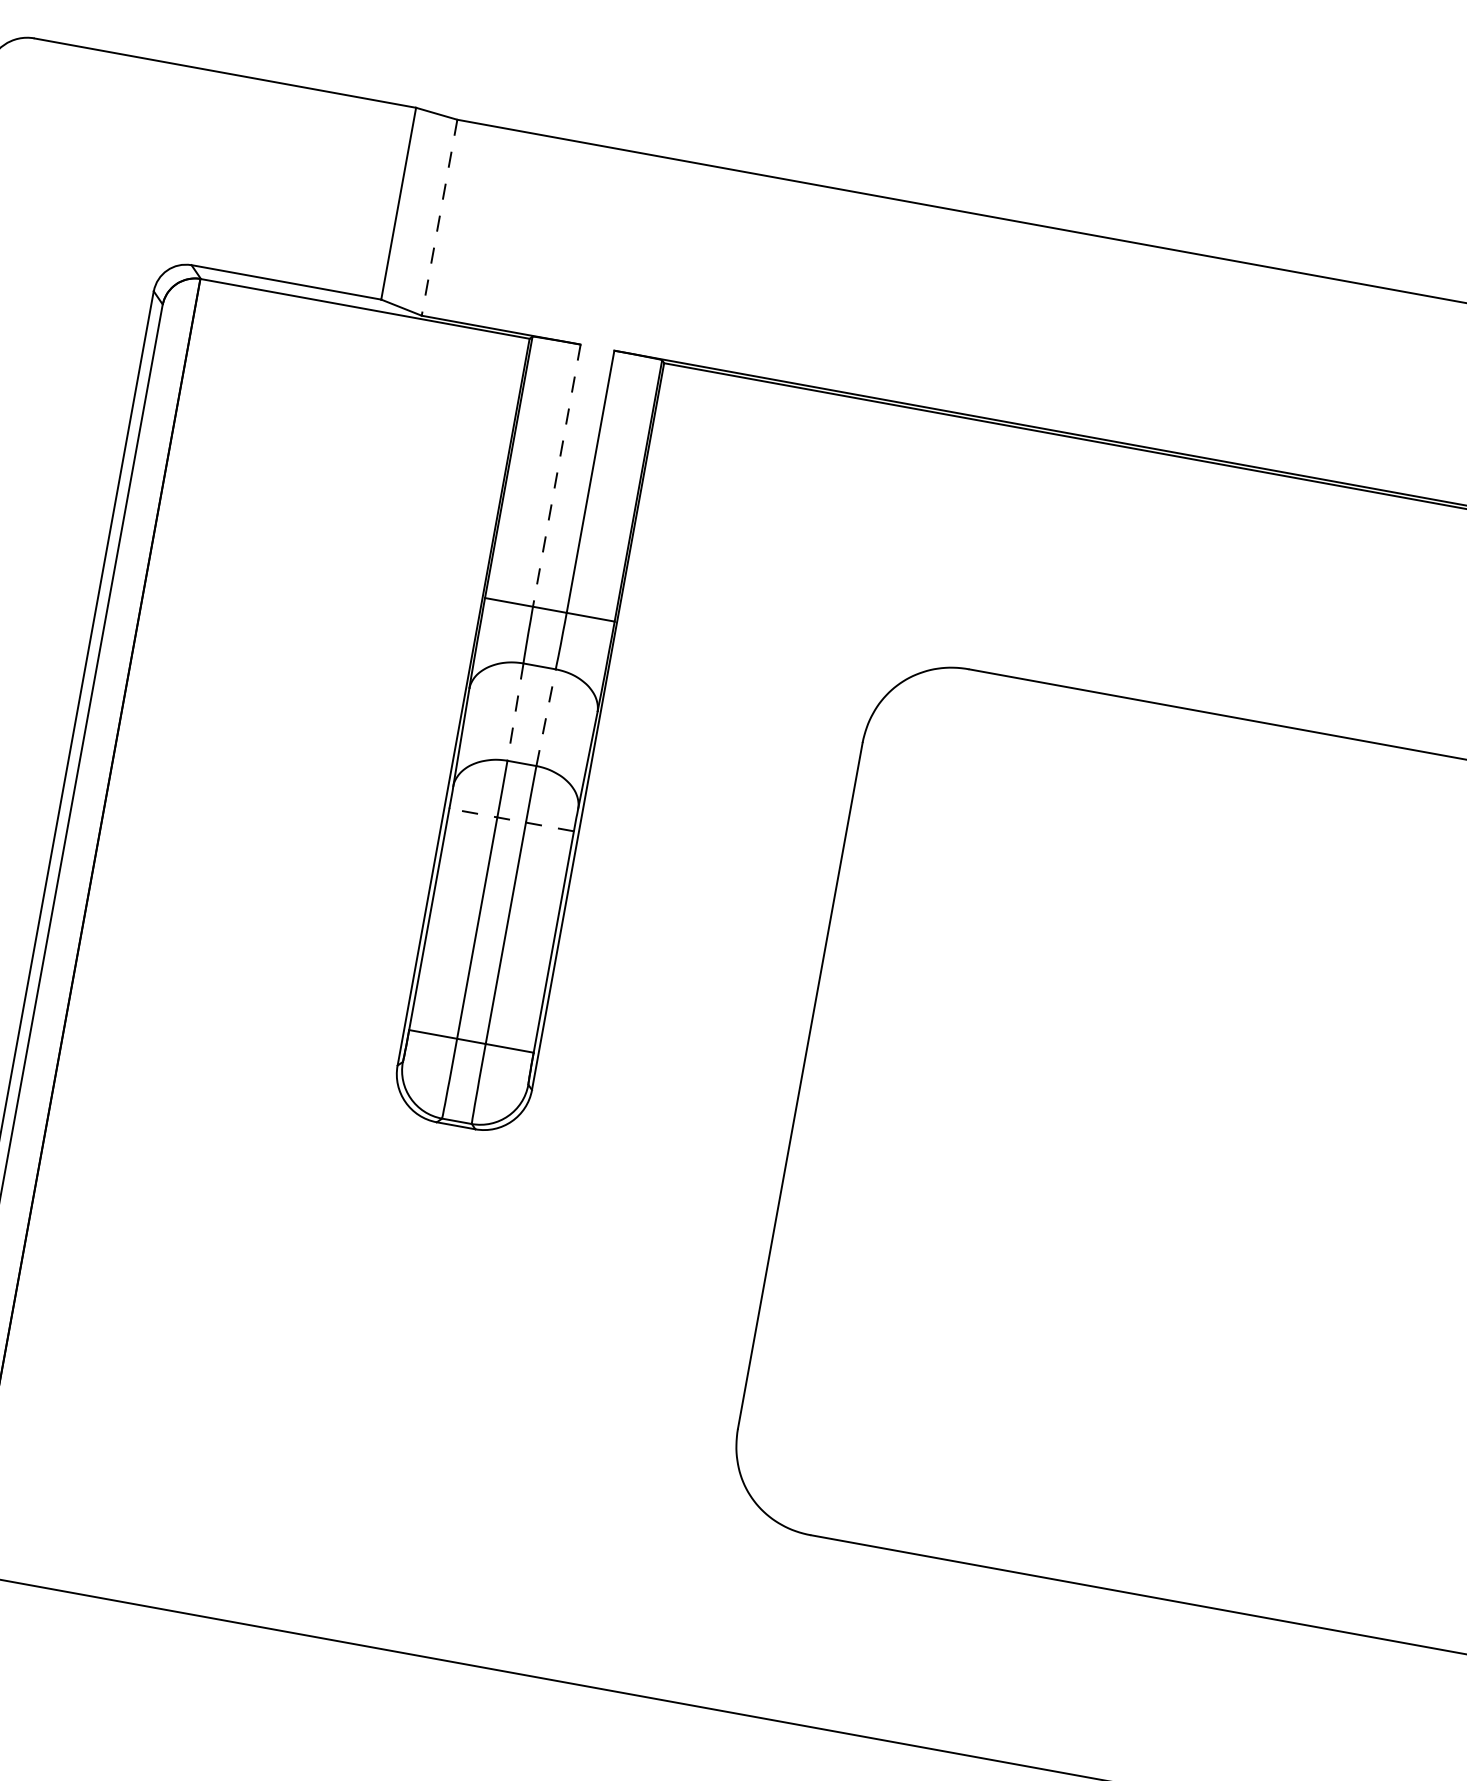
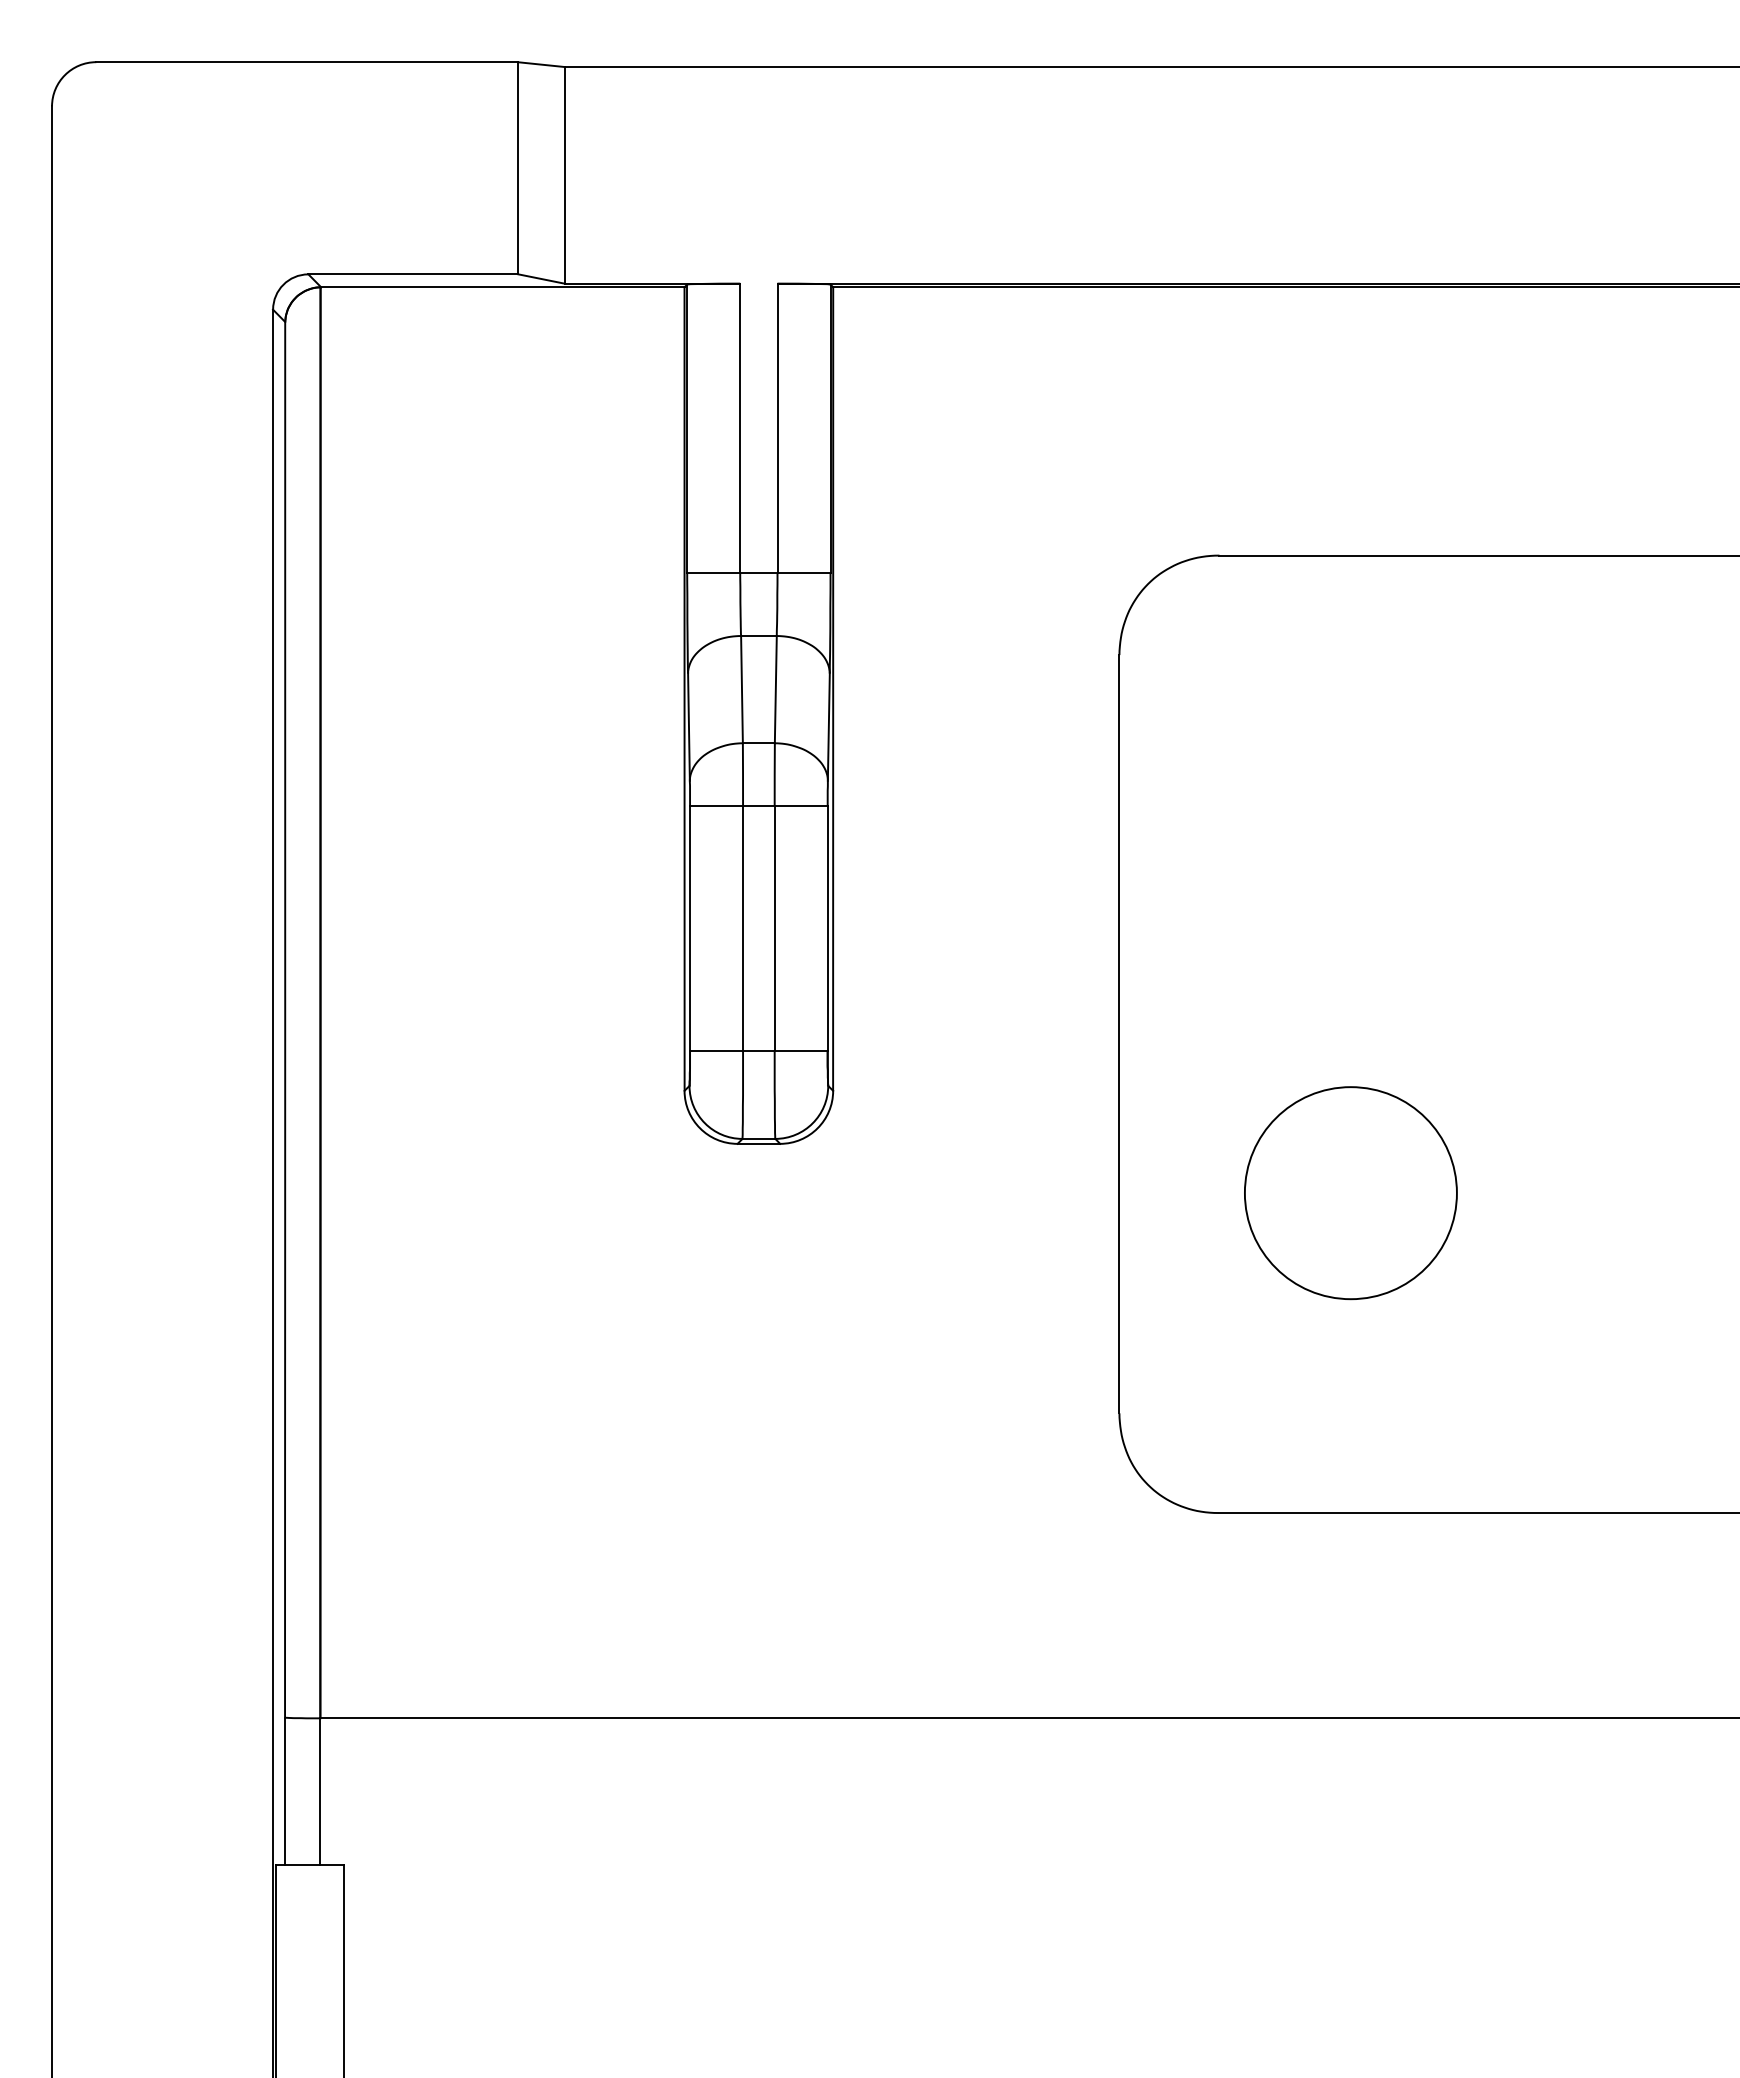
line: (439, 217) -> (564, 175), dashed -> solid
line: (557, 475) -> (740, 428), dashed -> solid
line: (515, 711) -> (741, 689), dashed -> solid
line: (545, 717) -> (775, 689), dashed -> solid
line: (511, 819) -> (758, 805), dashed -> solid
circle: (983, 1267) -> (1350, 1193), added

